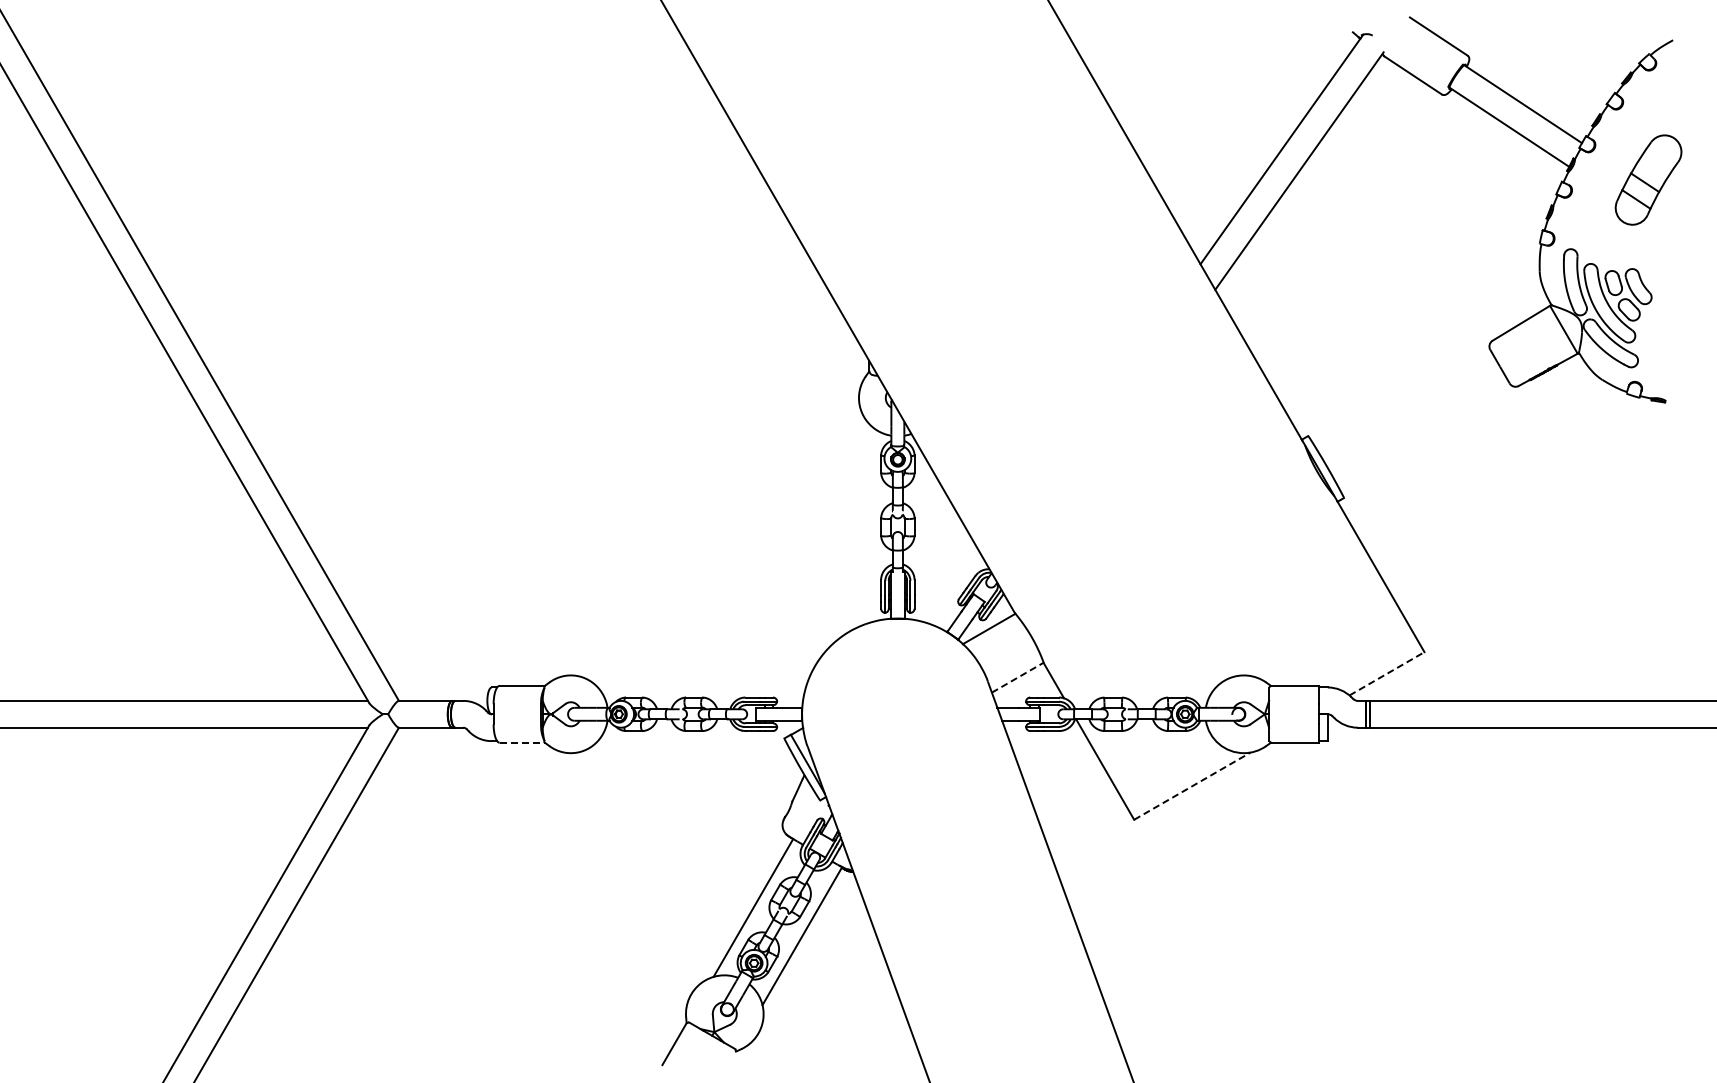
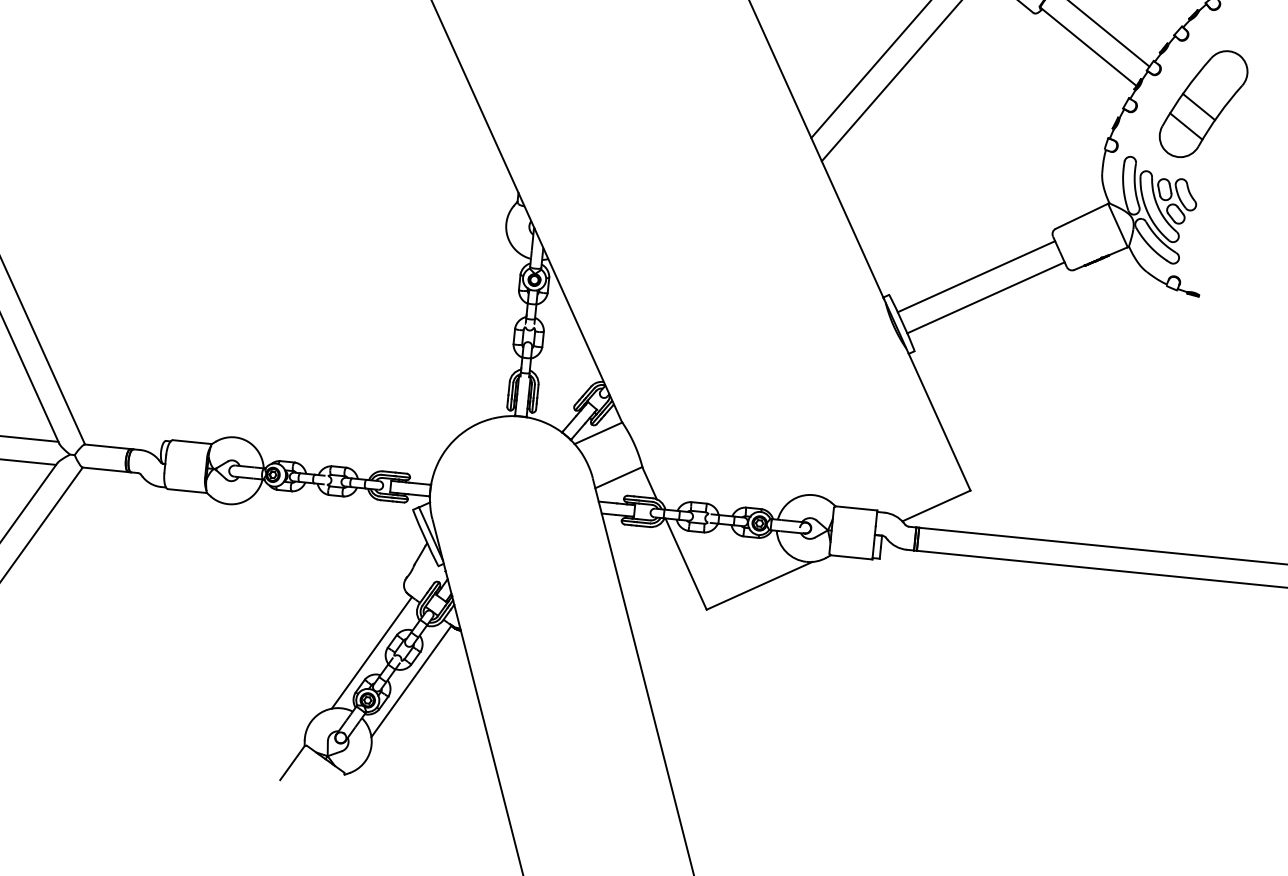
part: (1648, 179) -> (1203, 103), size x1.43
line: (1406, 405) -> (976, 277), added
line: (1419, 428) -> (985, 297), added
line: (1387, 673) -> (936, 505), dashed -> solid
line: (1017, 677) -> (618, 477), dashed -> solid
line: (522, 742) -> (187, 490), dashed -> solid
line: (1192, 785) -> (759, 585), dashed -> solid

